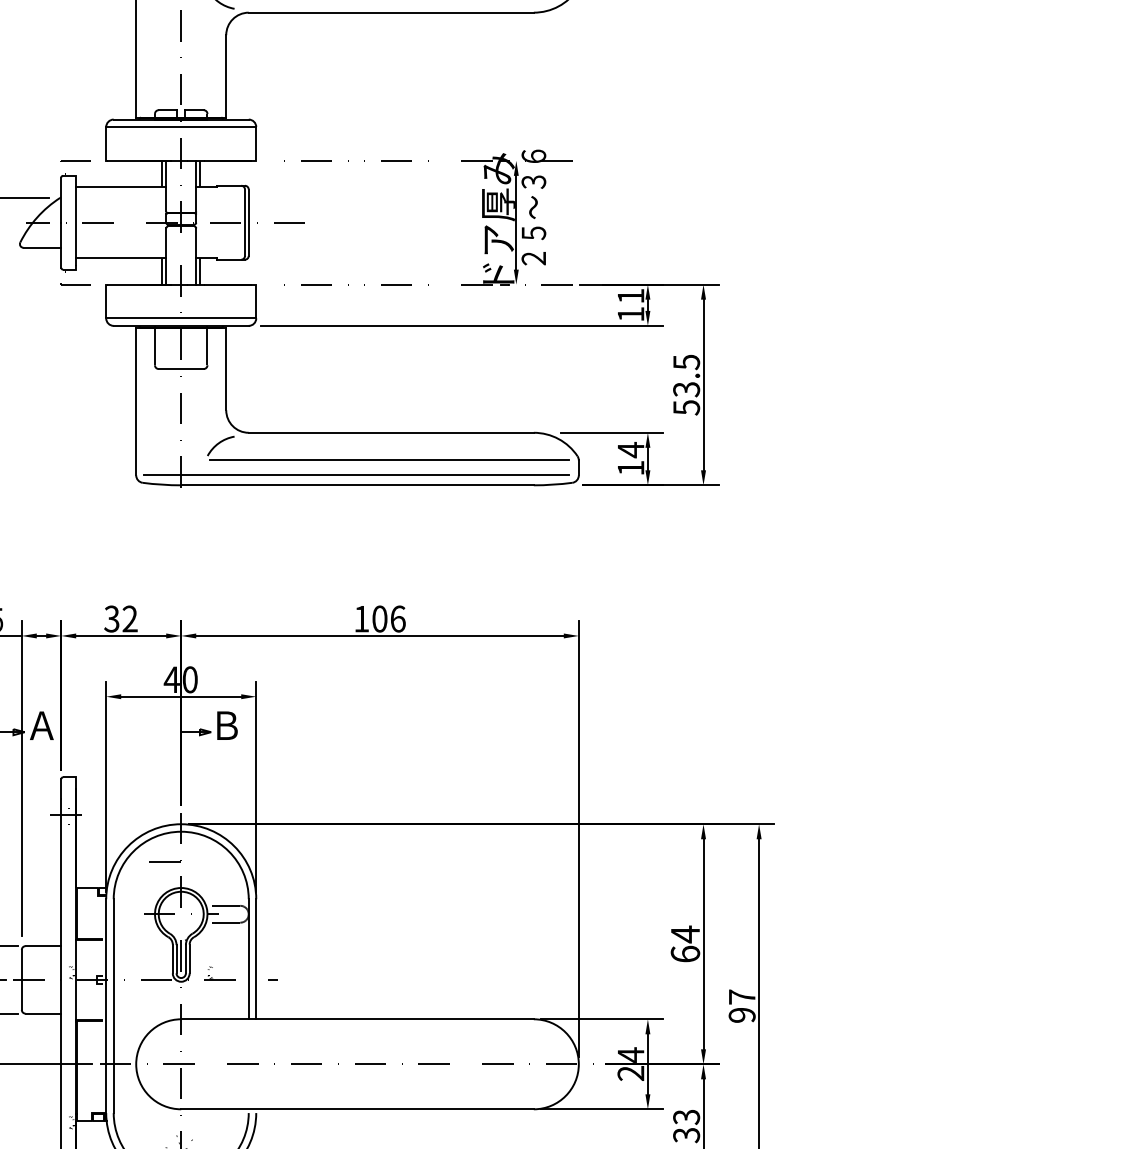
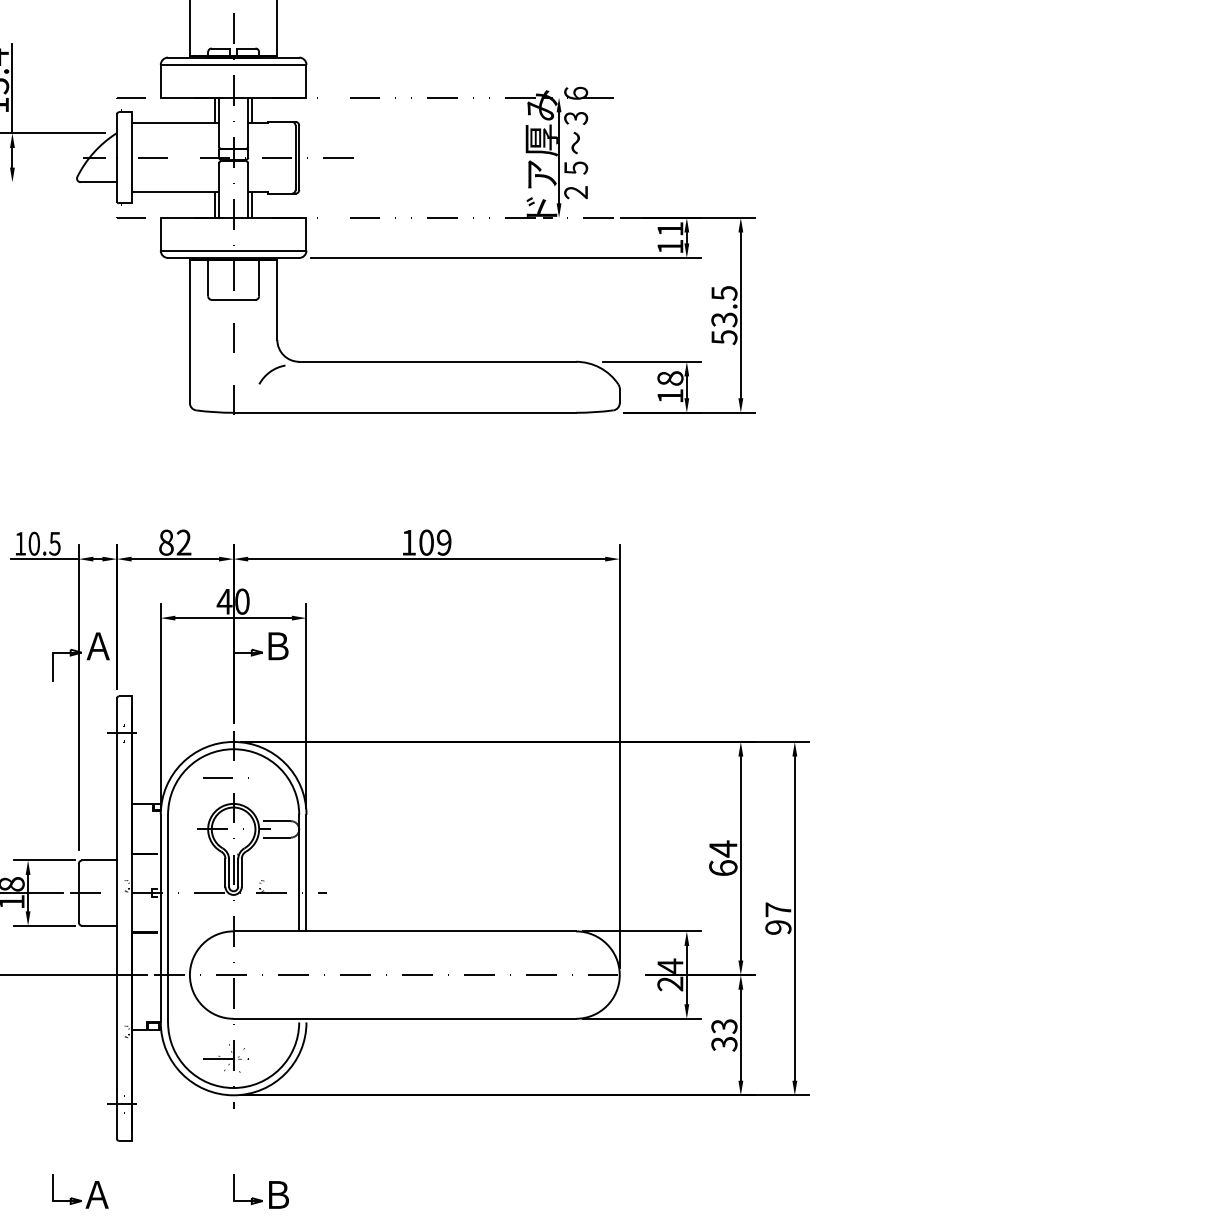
text: (631, 449) -> (670, 378), 14 -> 18
line: (389, 460) -> (435, 388), removed
line: (356, 475) -> (403, 403), removed
text: (111, 618) -> (165, 542), 32 -> 82
text: (398, 618) -> (444, 542), 106 -> 109

